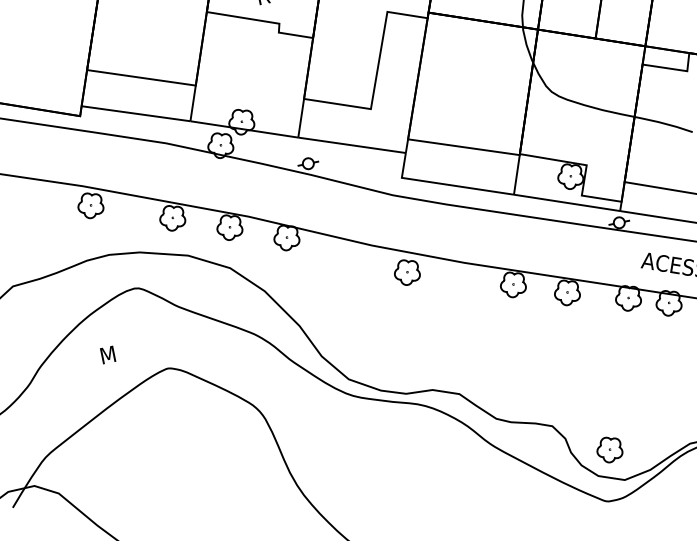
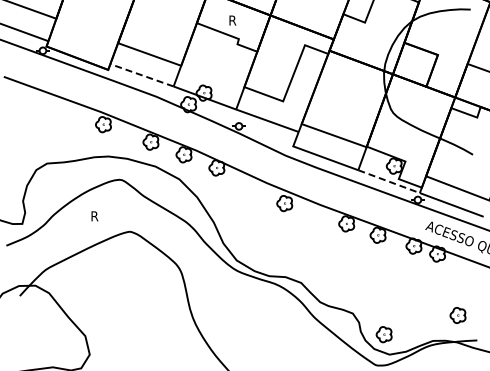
line: (136, 113) -> (142, 75), solid -> dashed
line: (567, 202) -> (389, 181), solid -> dashed
text: (107, 355) -> (95, 216), M -> R

